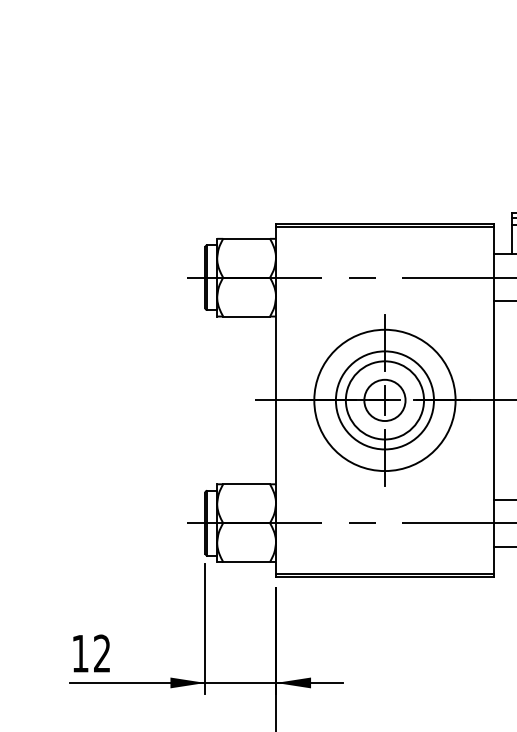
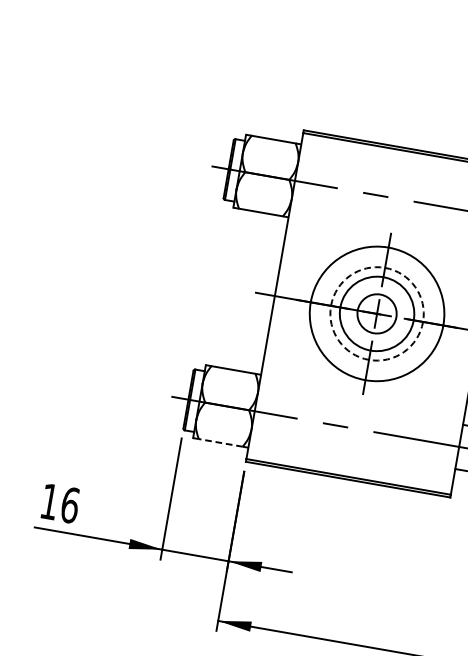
circle: (384, 400) -> (376, 313), solid -> dashed
line: (246, 561) -> (220, 442), solid -> dashed
text: (102, 653) -> (70, 505), 12 -> 16

